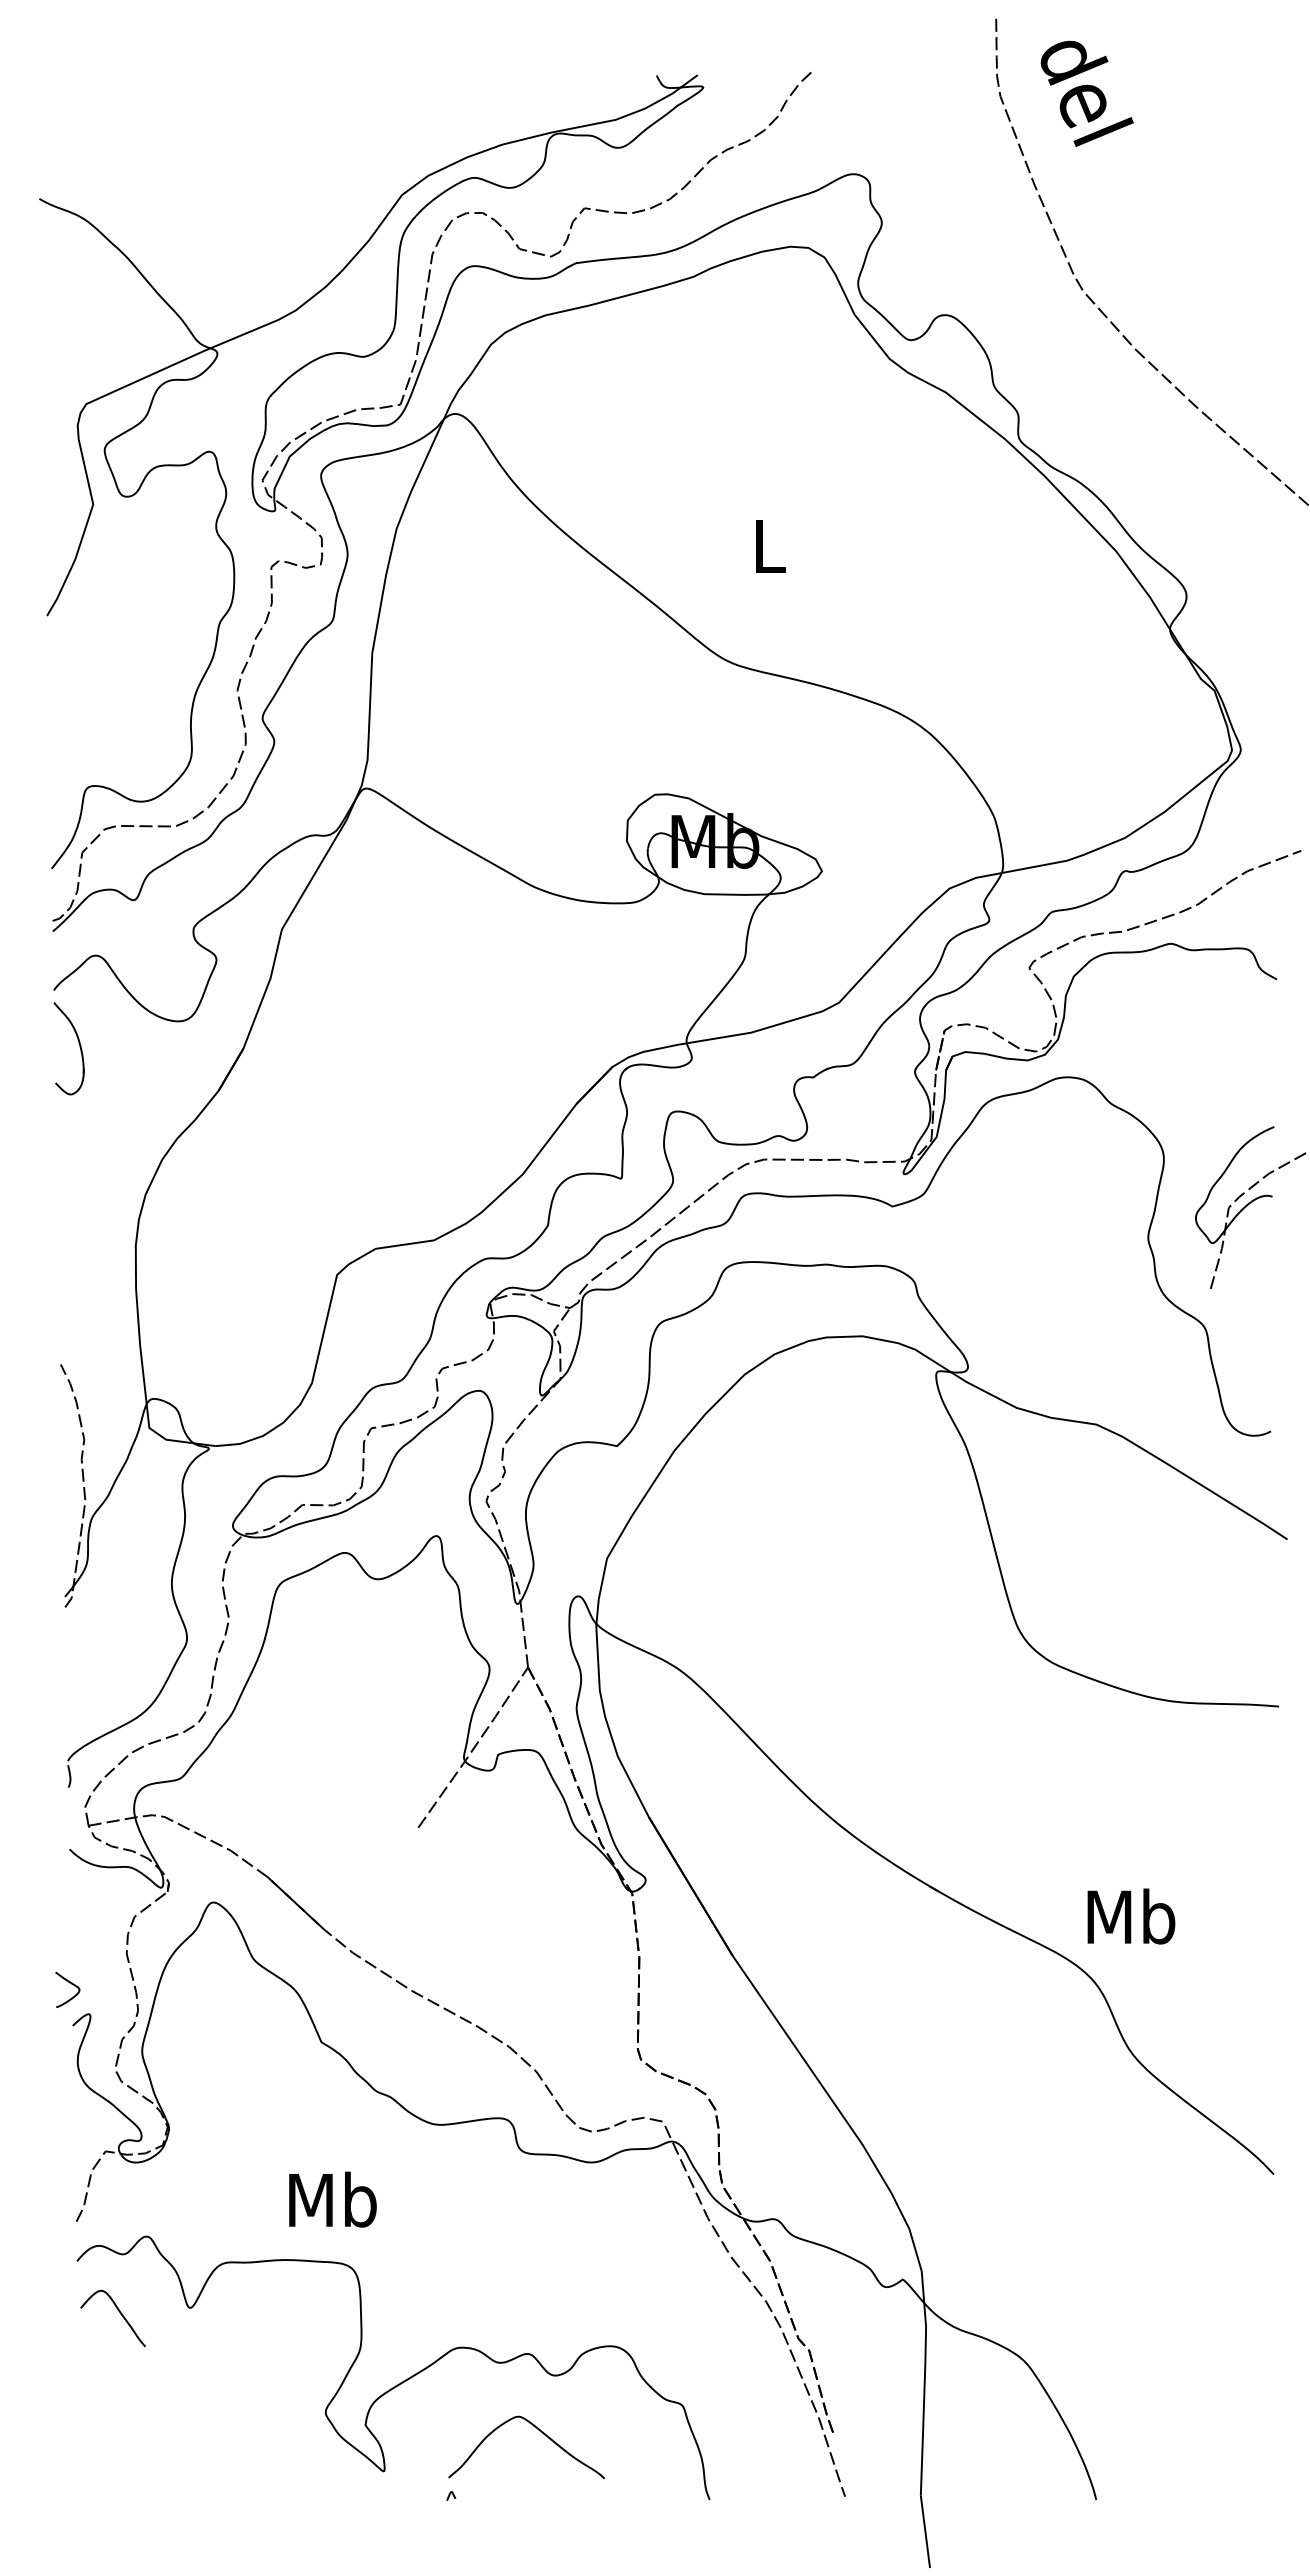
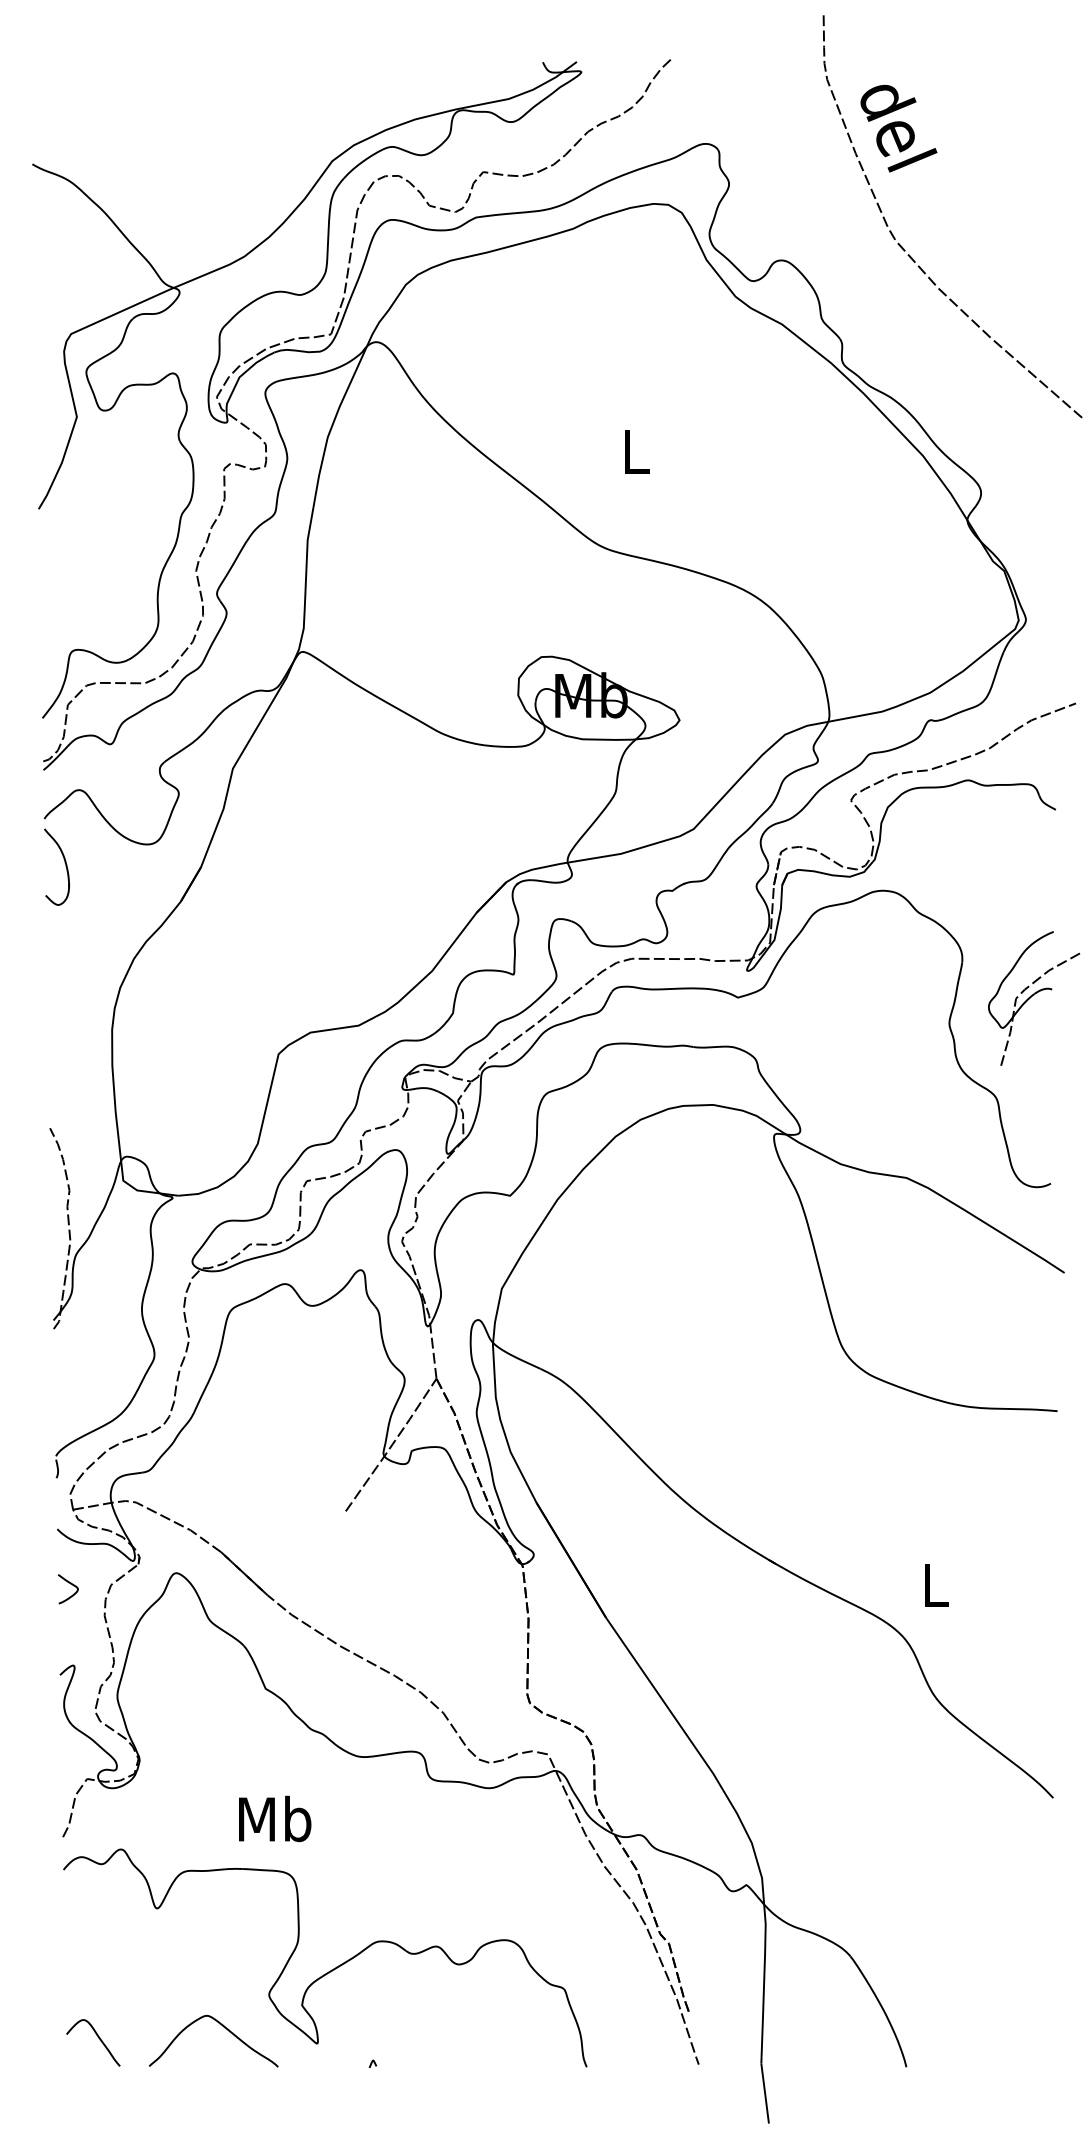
text: (1086, 93) -> (898, 128), moved
text: (1131, 1916) -> (935, 1584), Mb -> L
curve: (69, 1983) -> (69, 1583), moved
curve: (120, 2314) -> (99, 2039), moved
curve: (539, 2431) -> (224, 2028), moved

